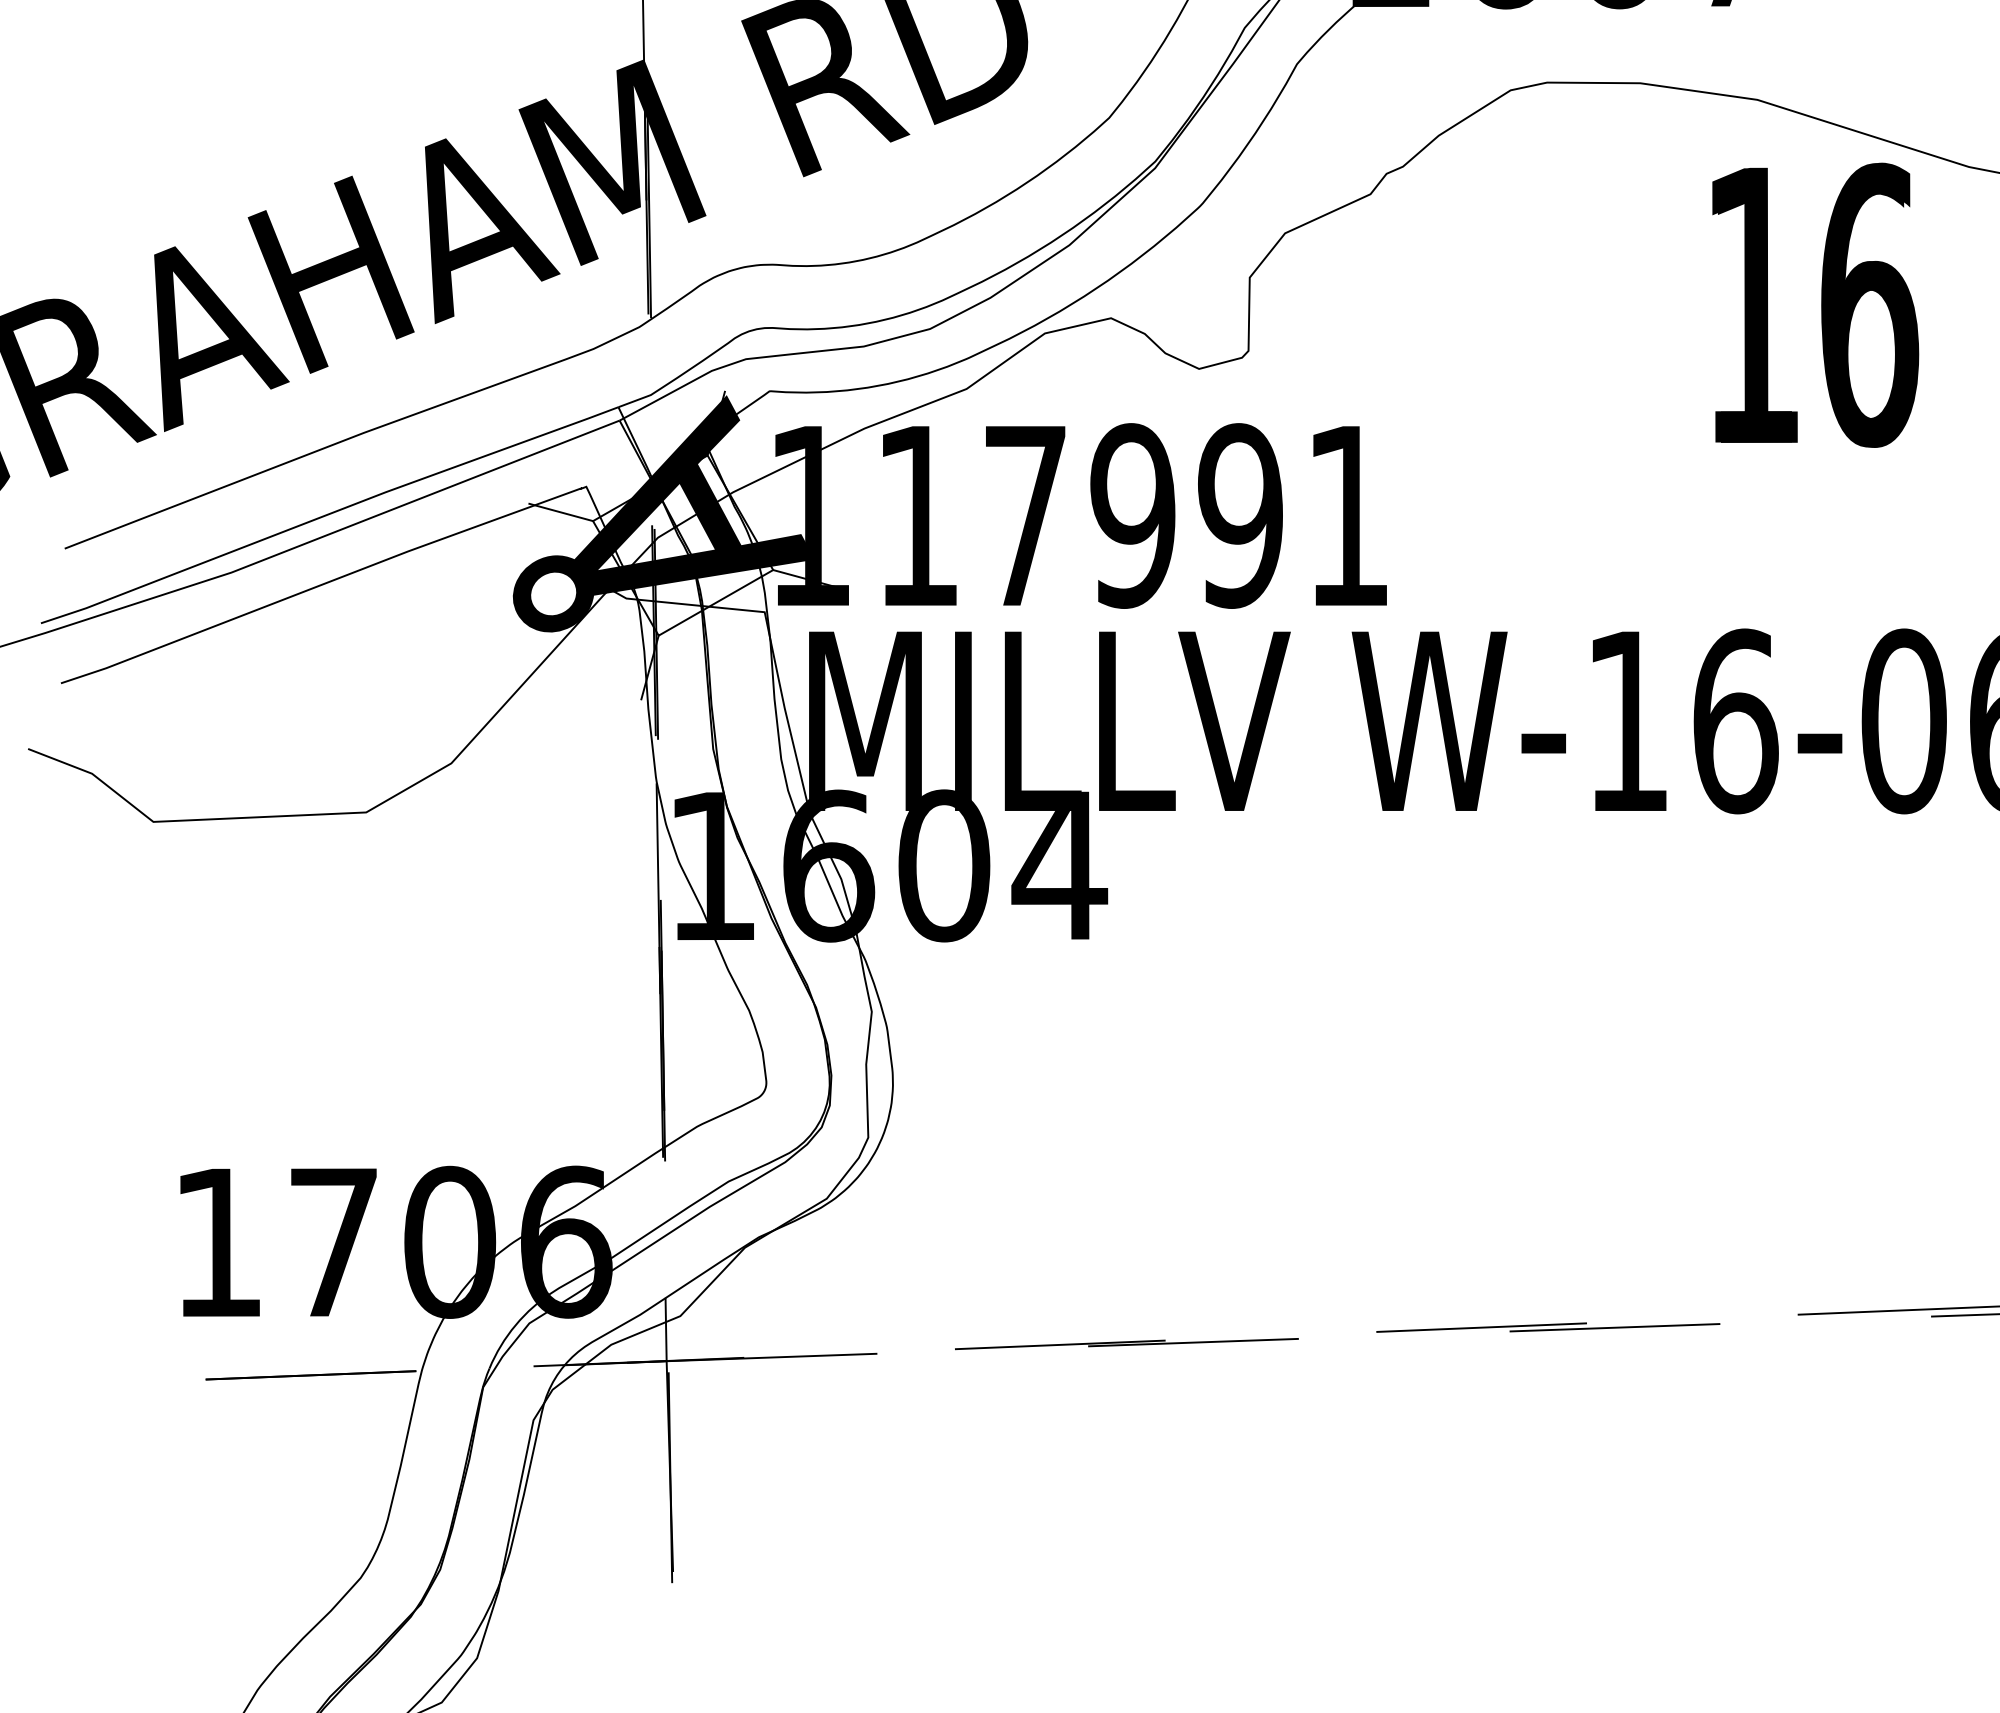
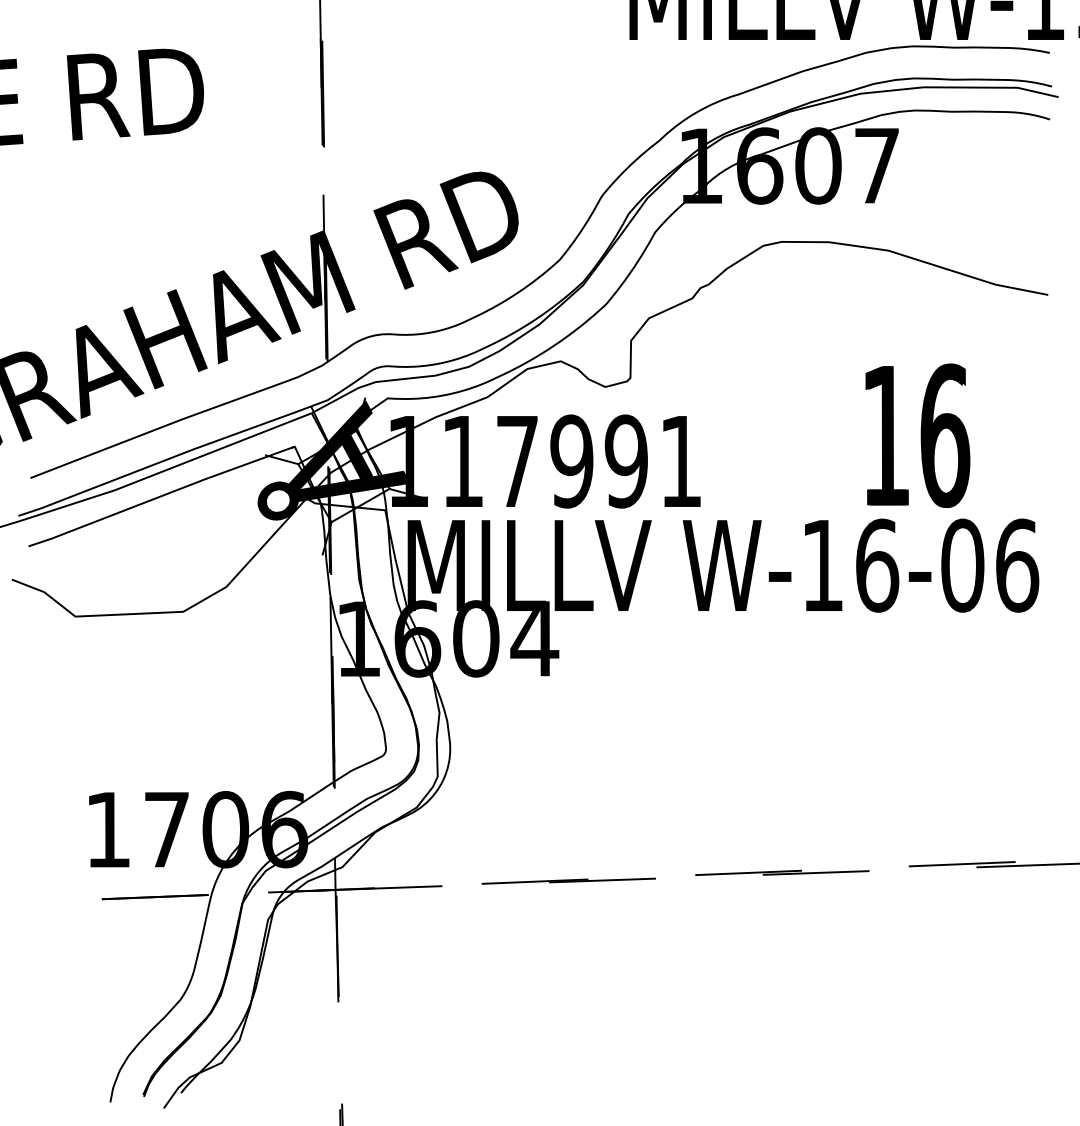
text: (1814, 304) -> (917, 435), moved

